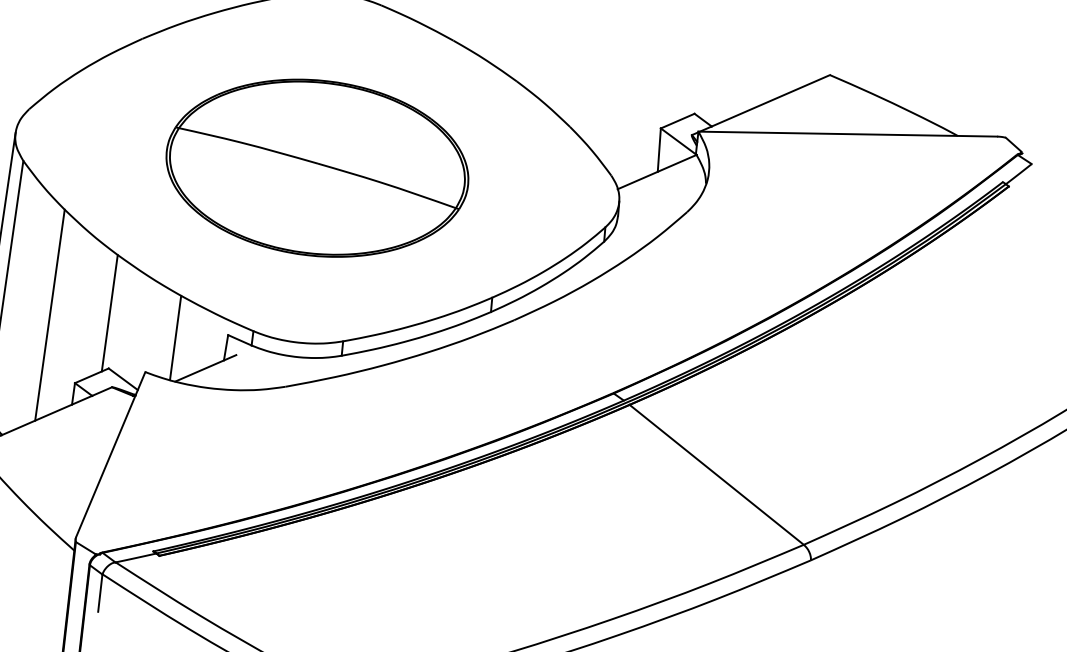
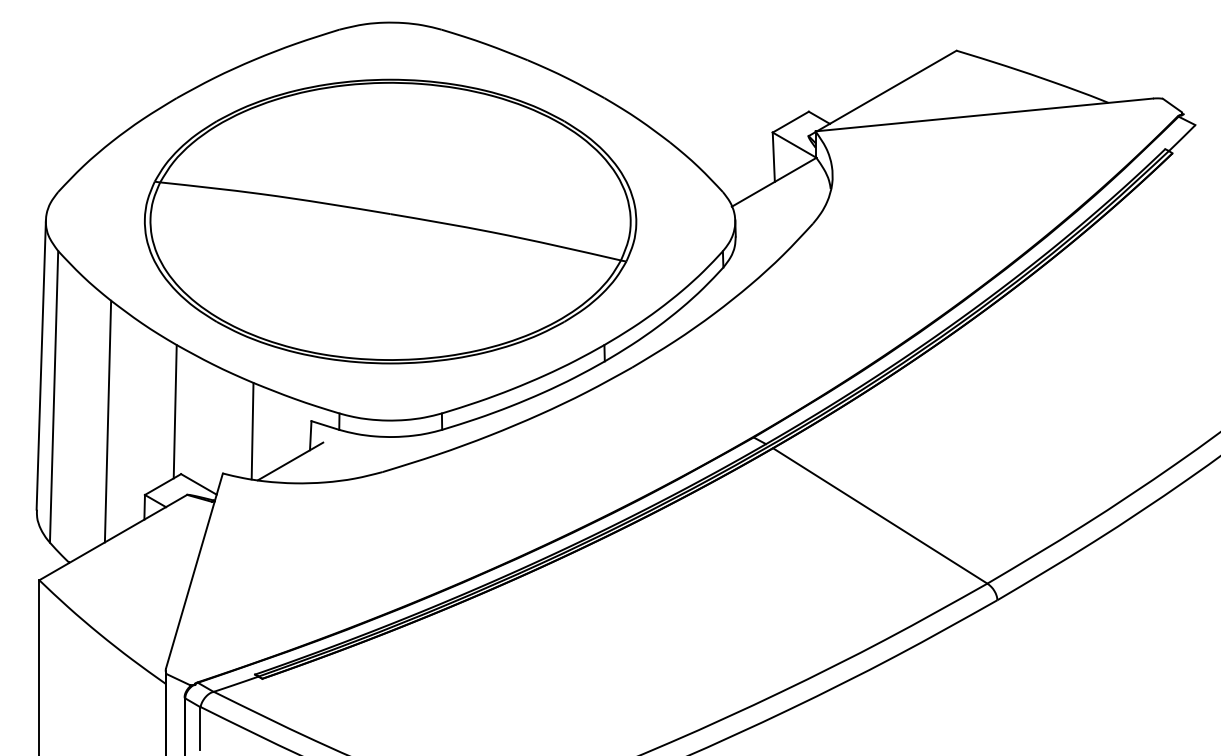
part: (317, 168) -> (390, 221), size x1.43

